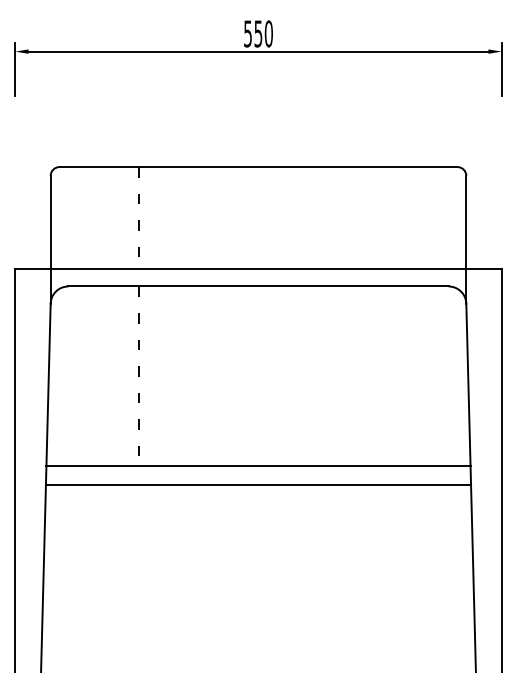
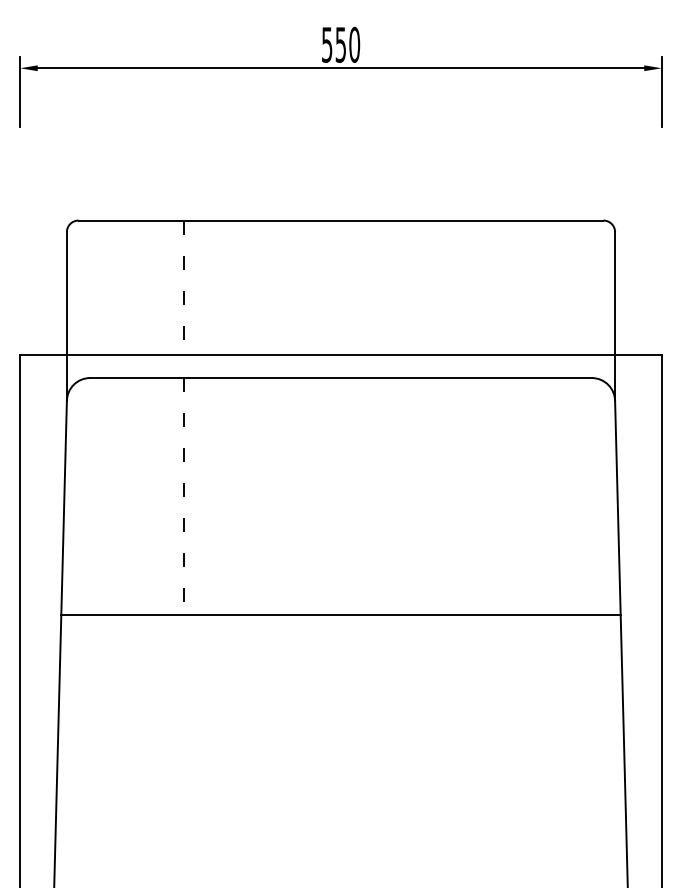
line: (258, 485) -> (341, 640), removed

